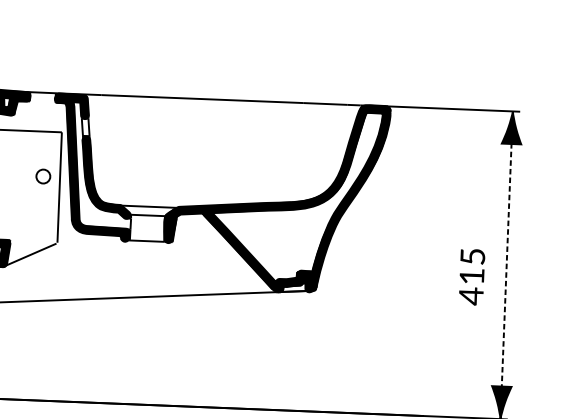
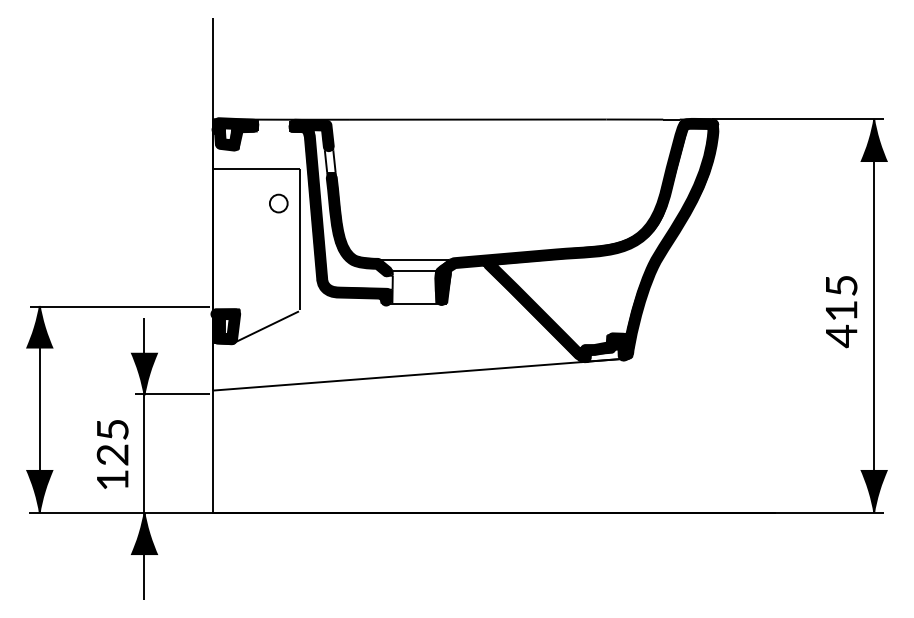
part: (43, 176) -> (278, 203), moved
line: (506, 268) -> (874, 320), dashed -> solid
text: (471, 277) -> (841, 312), moved

